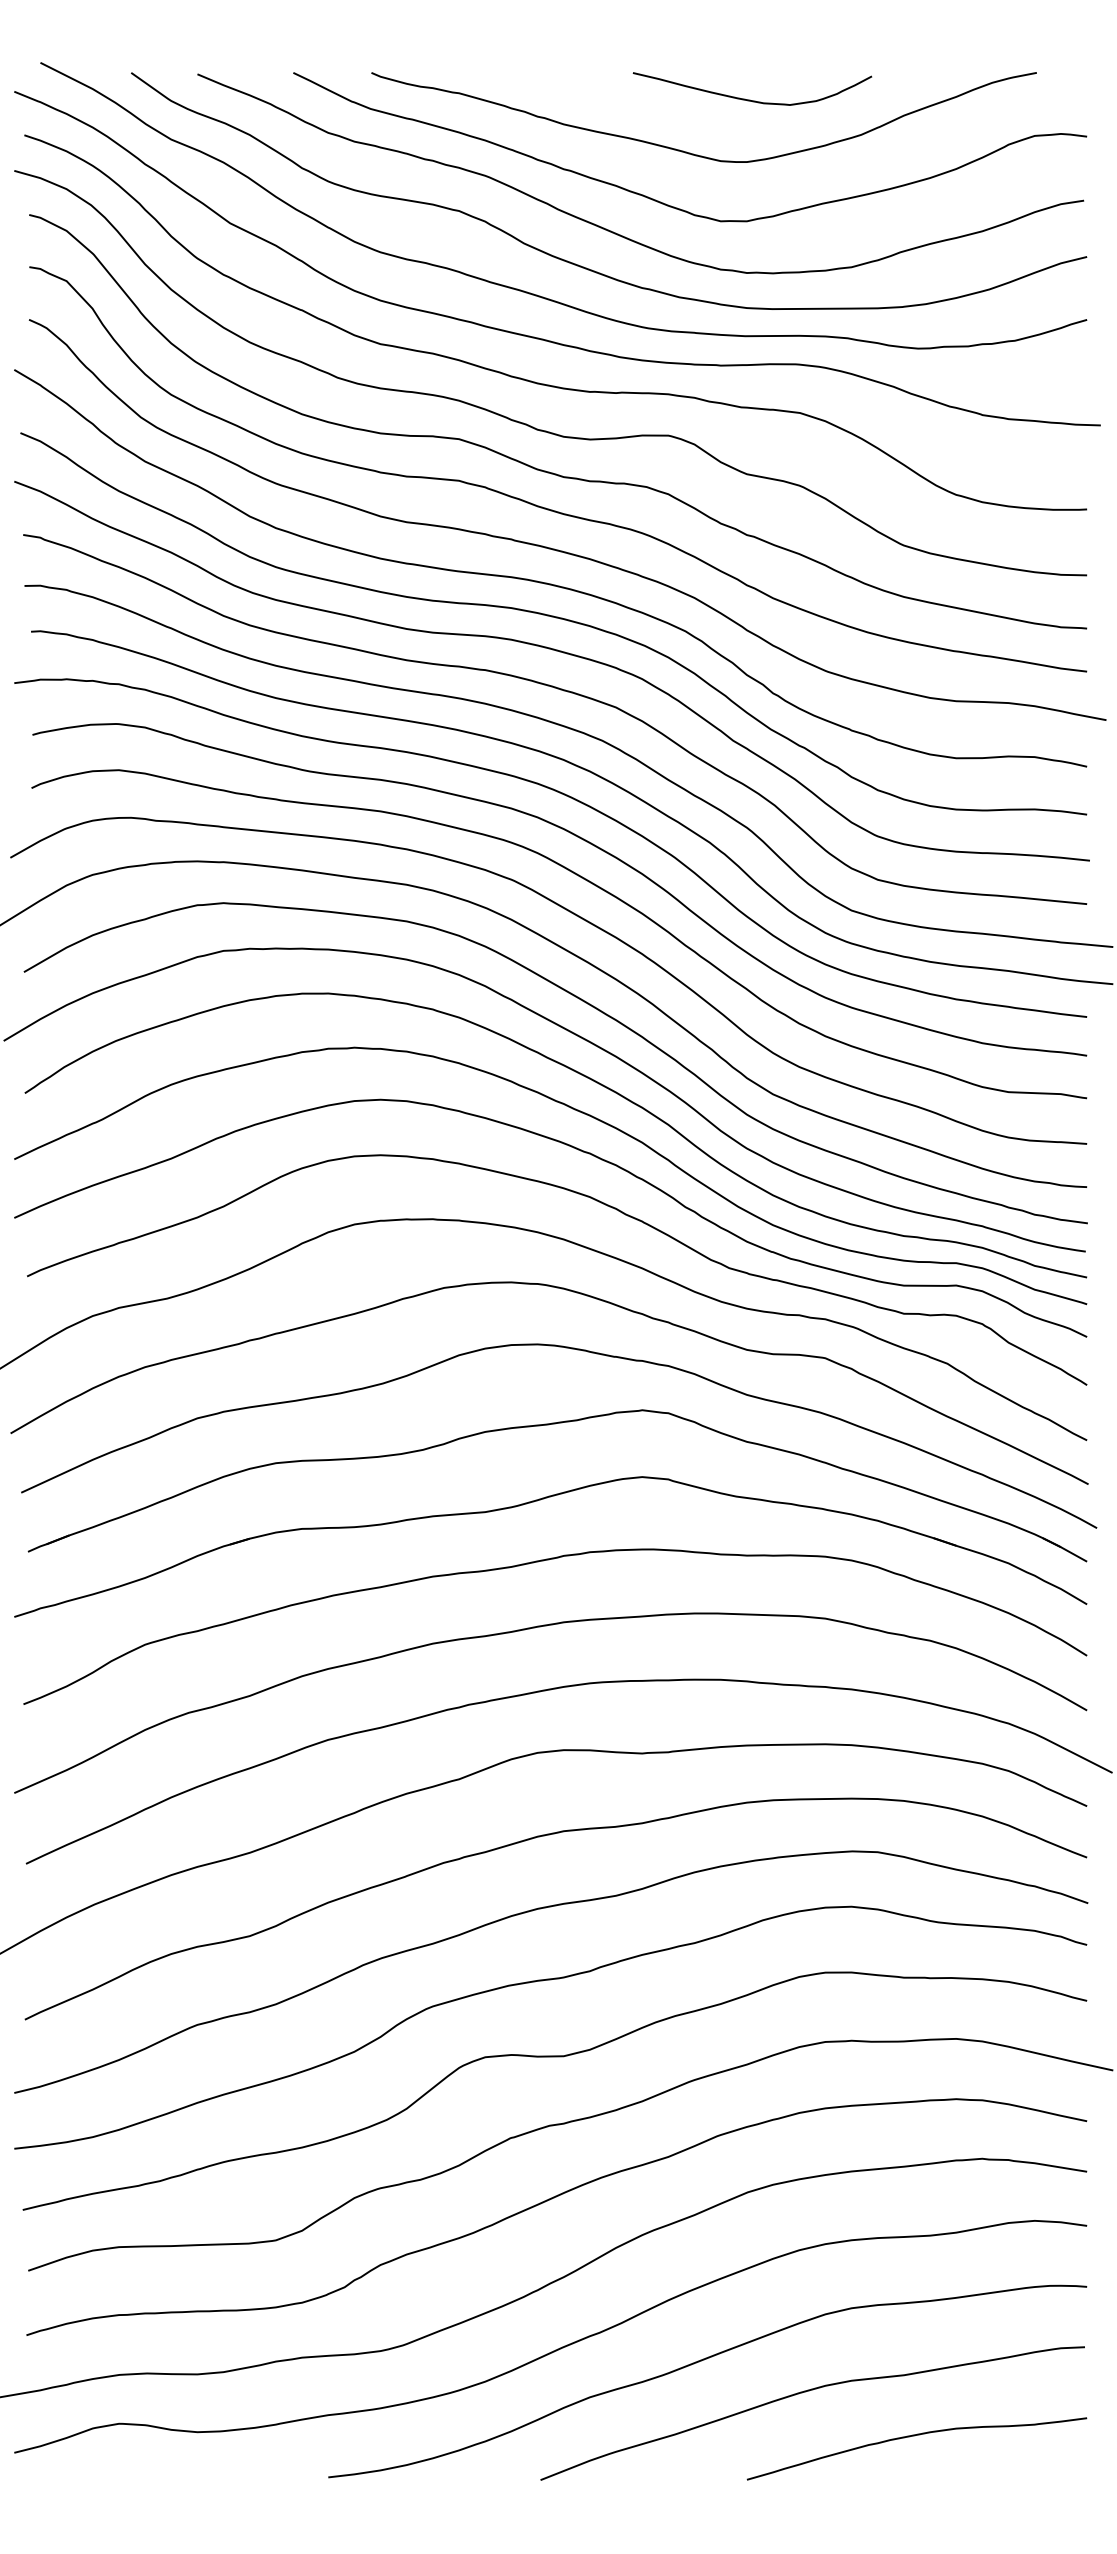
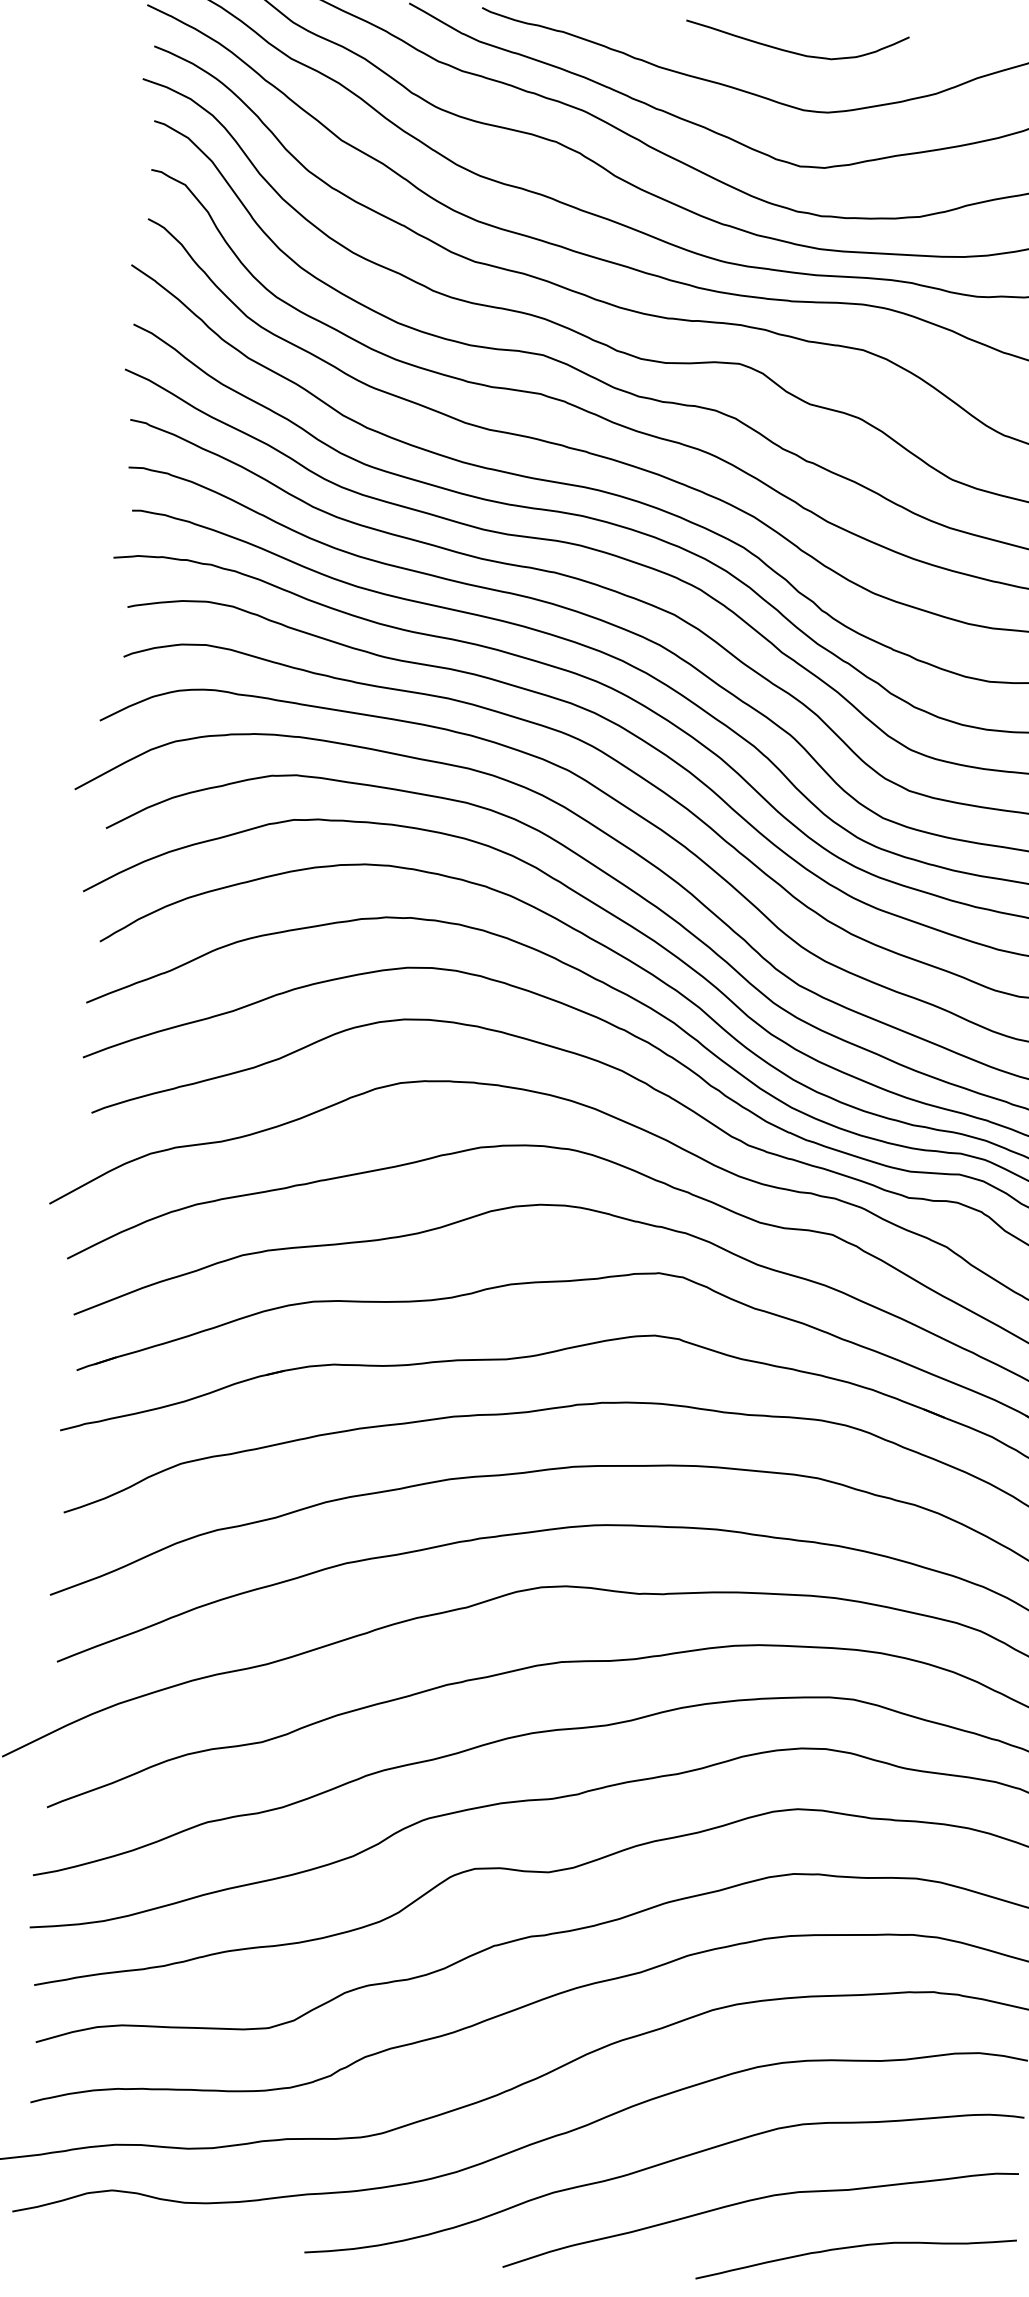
curve: (750, 99) -> (794, 51), moved

